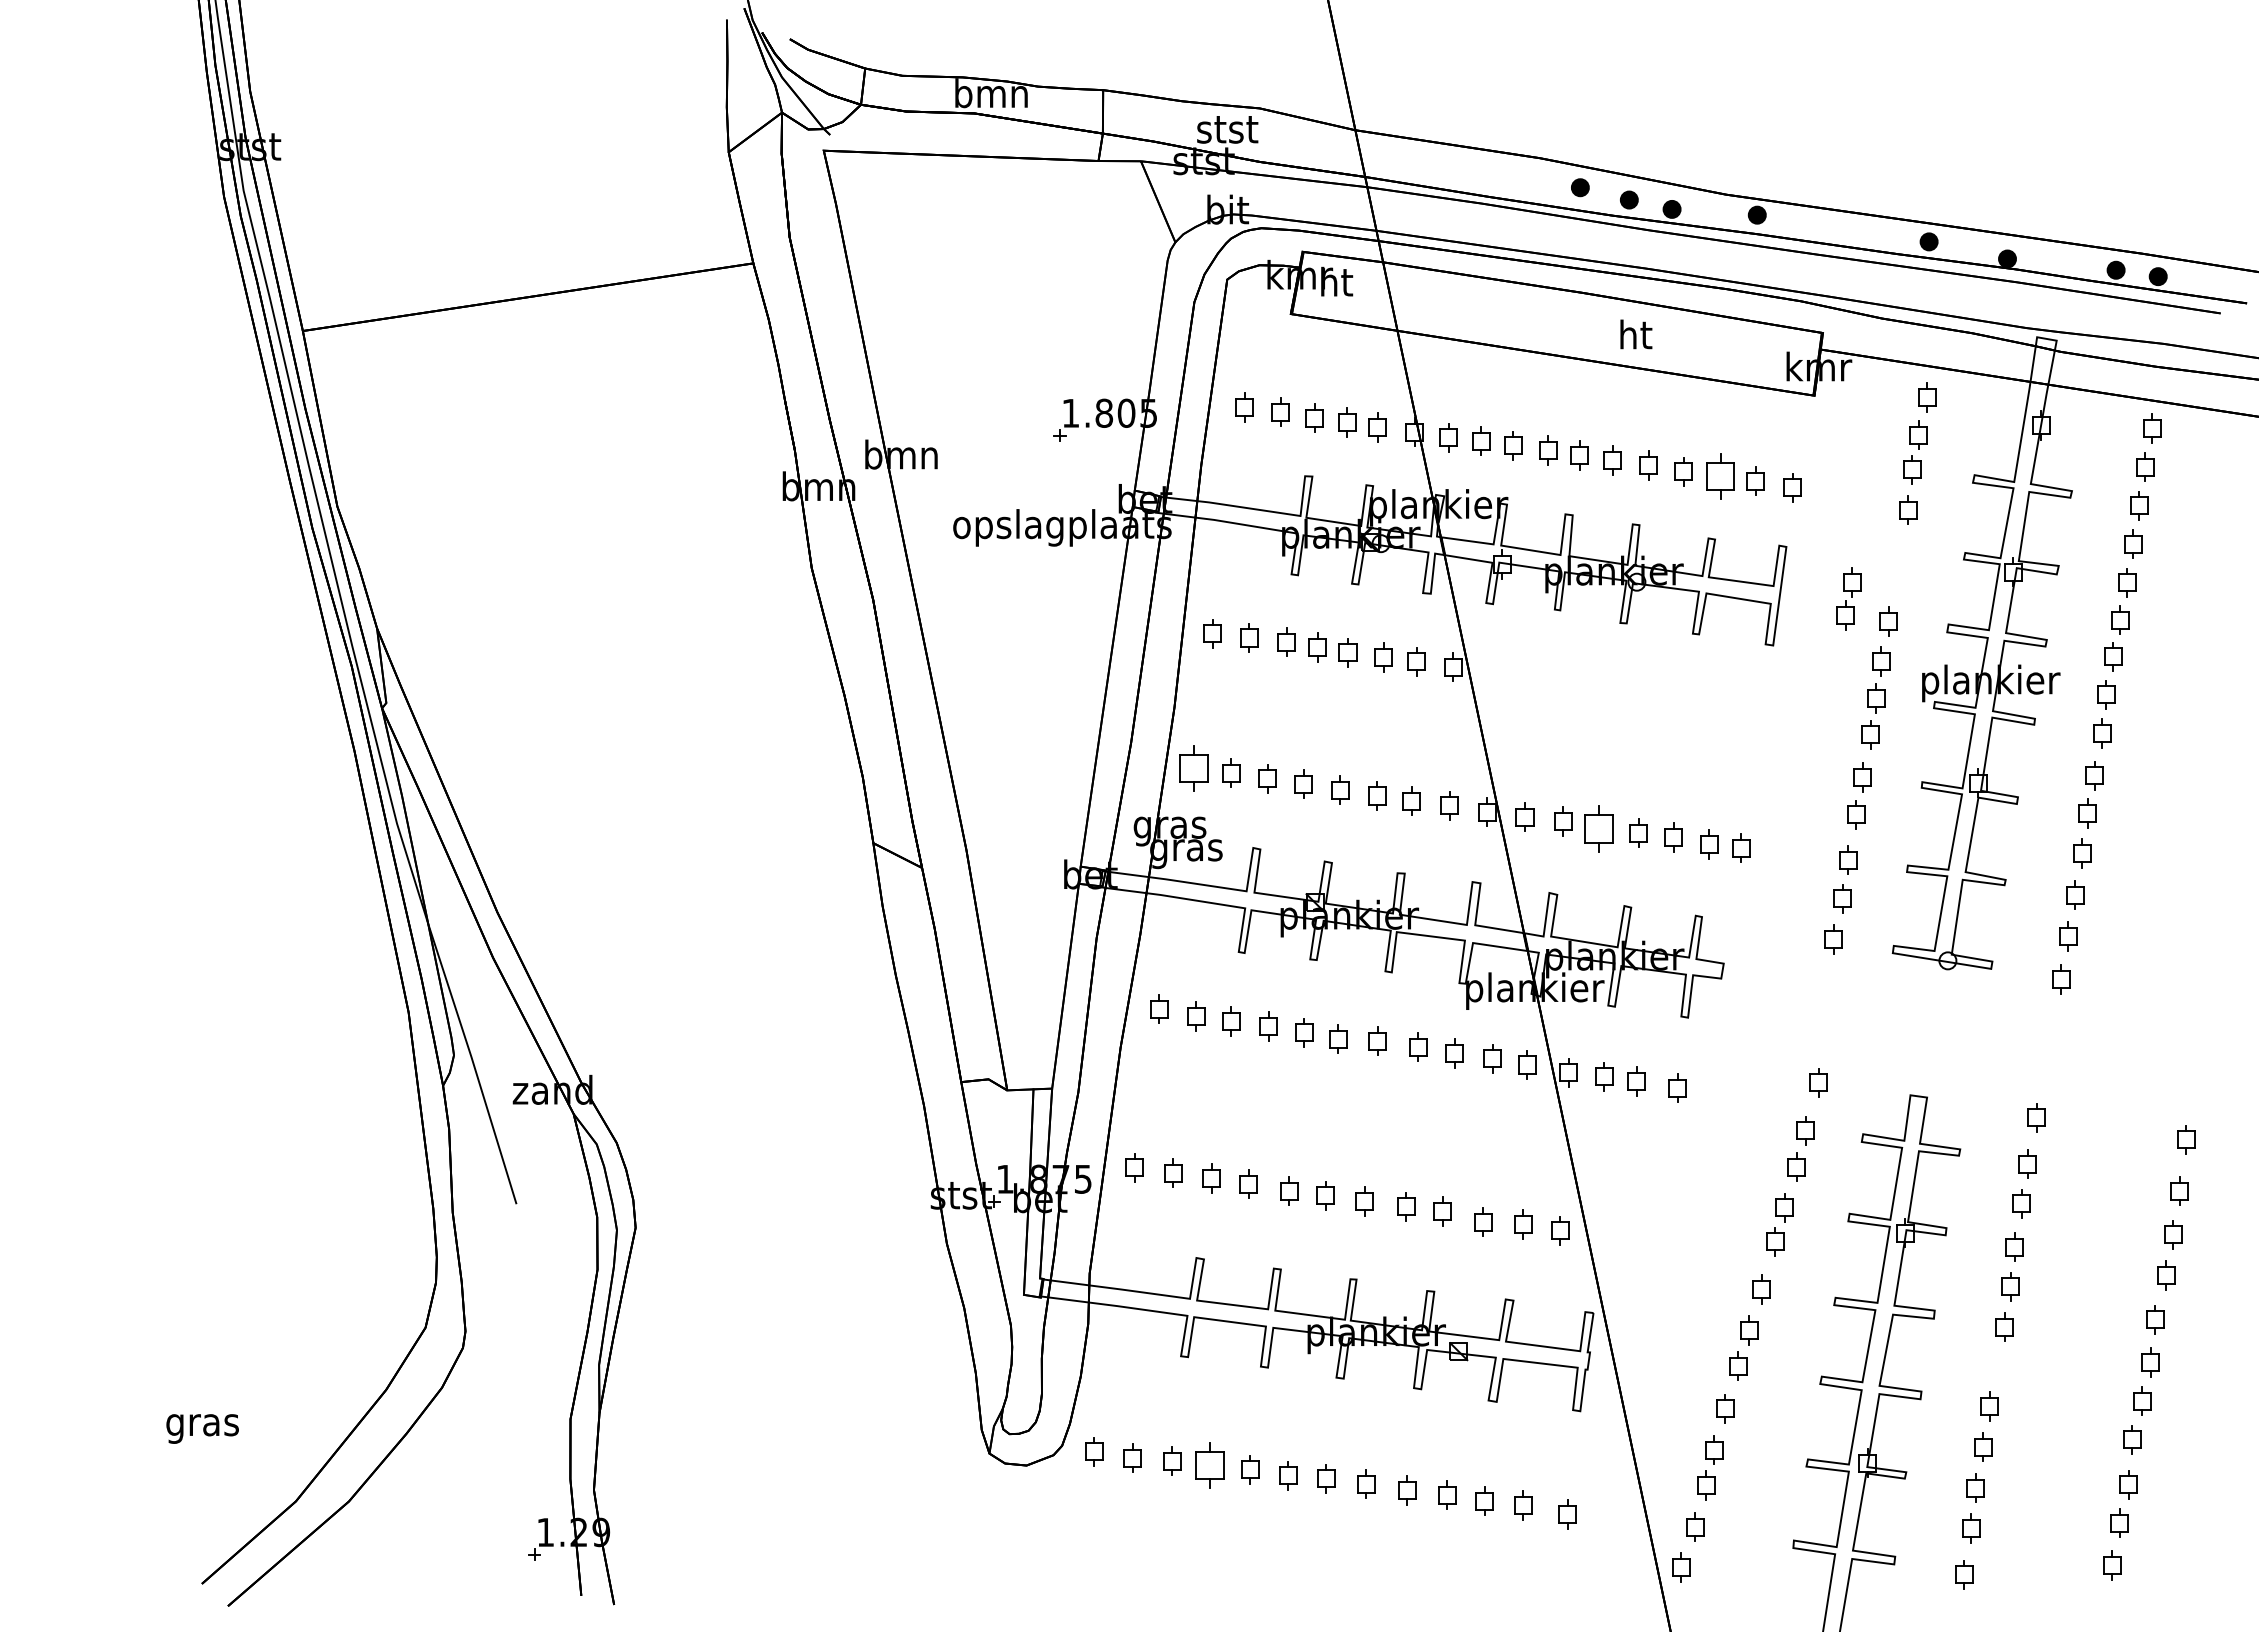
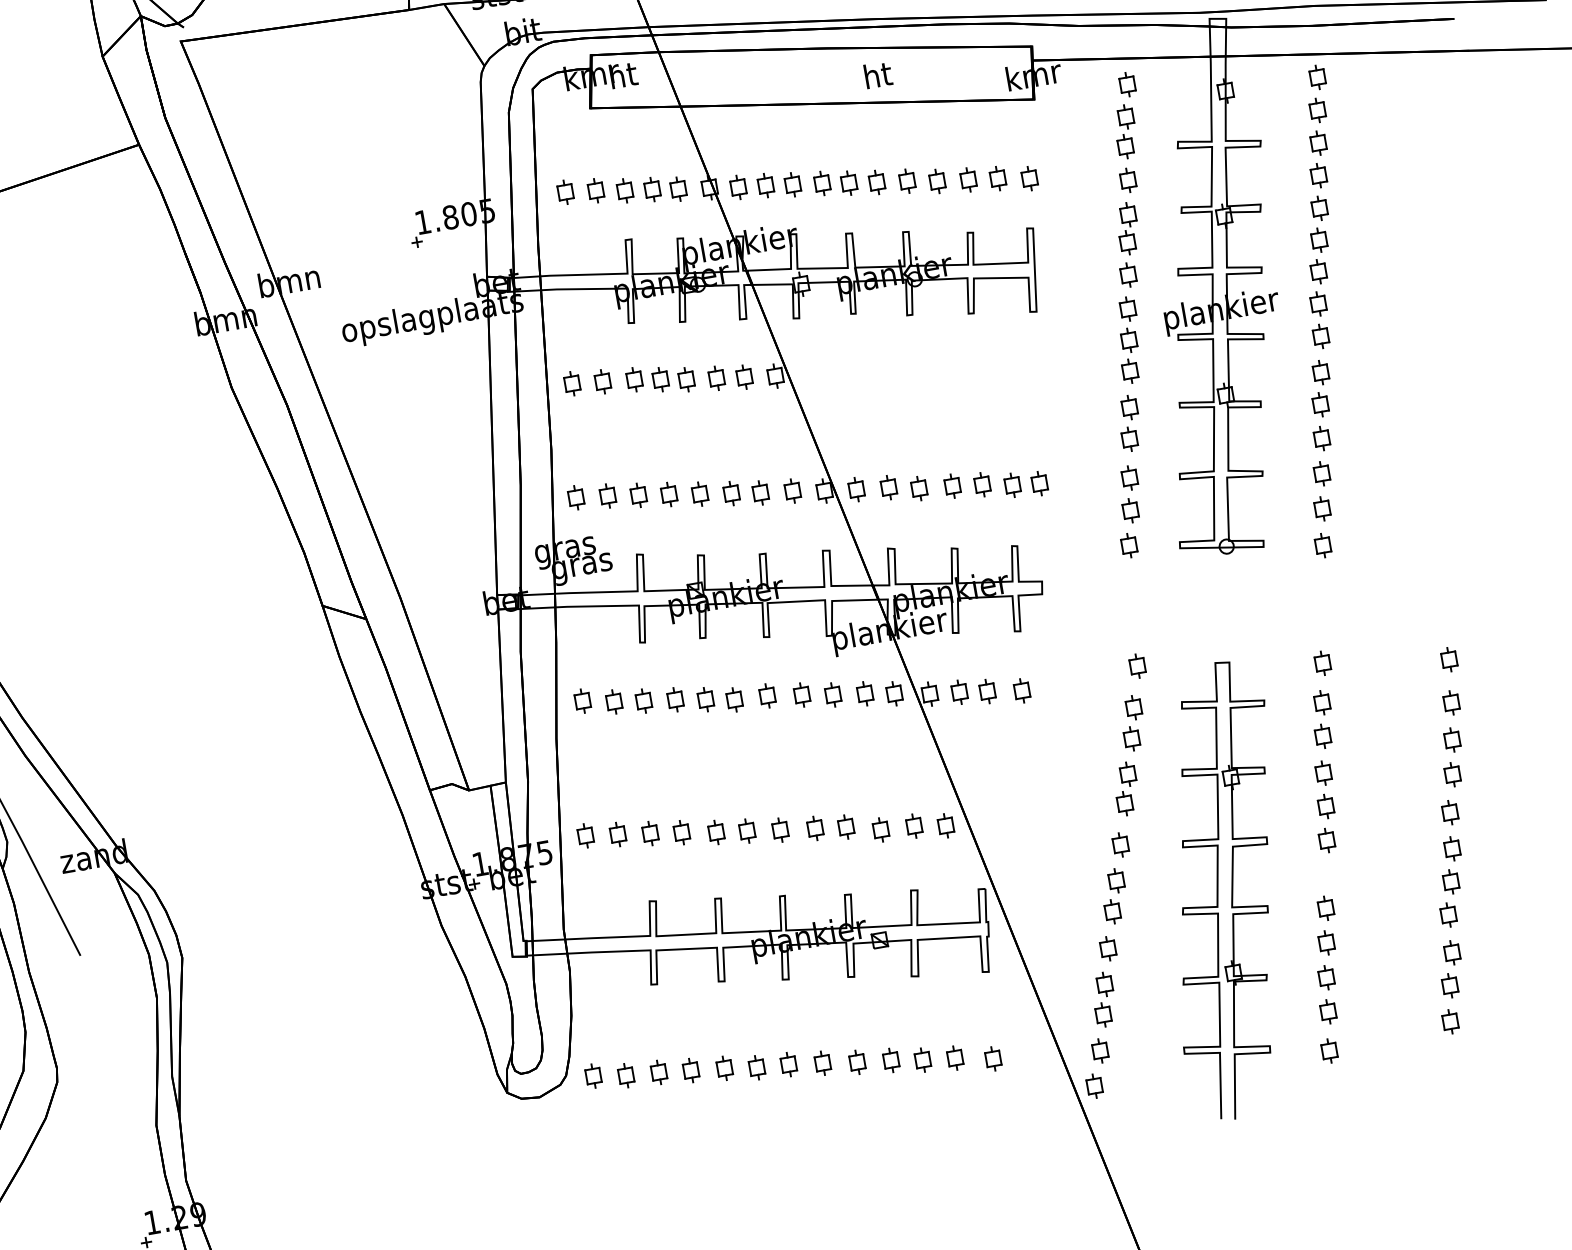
part: (1720, 476) -> (968, 179), size x0.62
part: (1848, 598) -> (1127, 228), moved
part: (1193, 768) -> (575, 497), size x0.62
part: (1598, 828) -> (919, 488), size x0.62
part: (1210, 1465) -> (691, 1070), size x0.62

